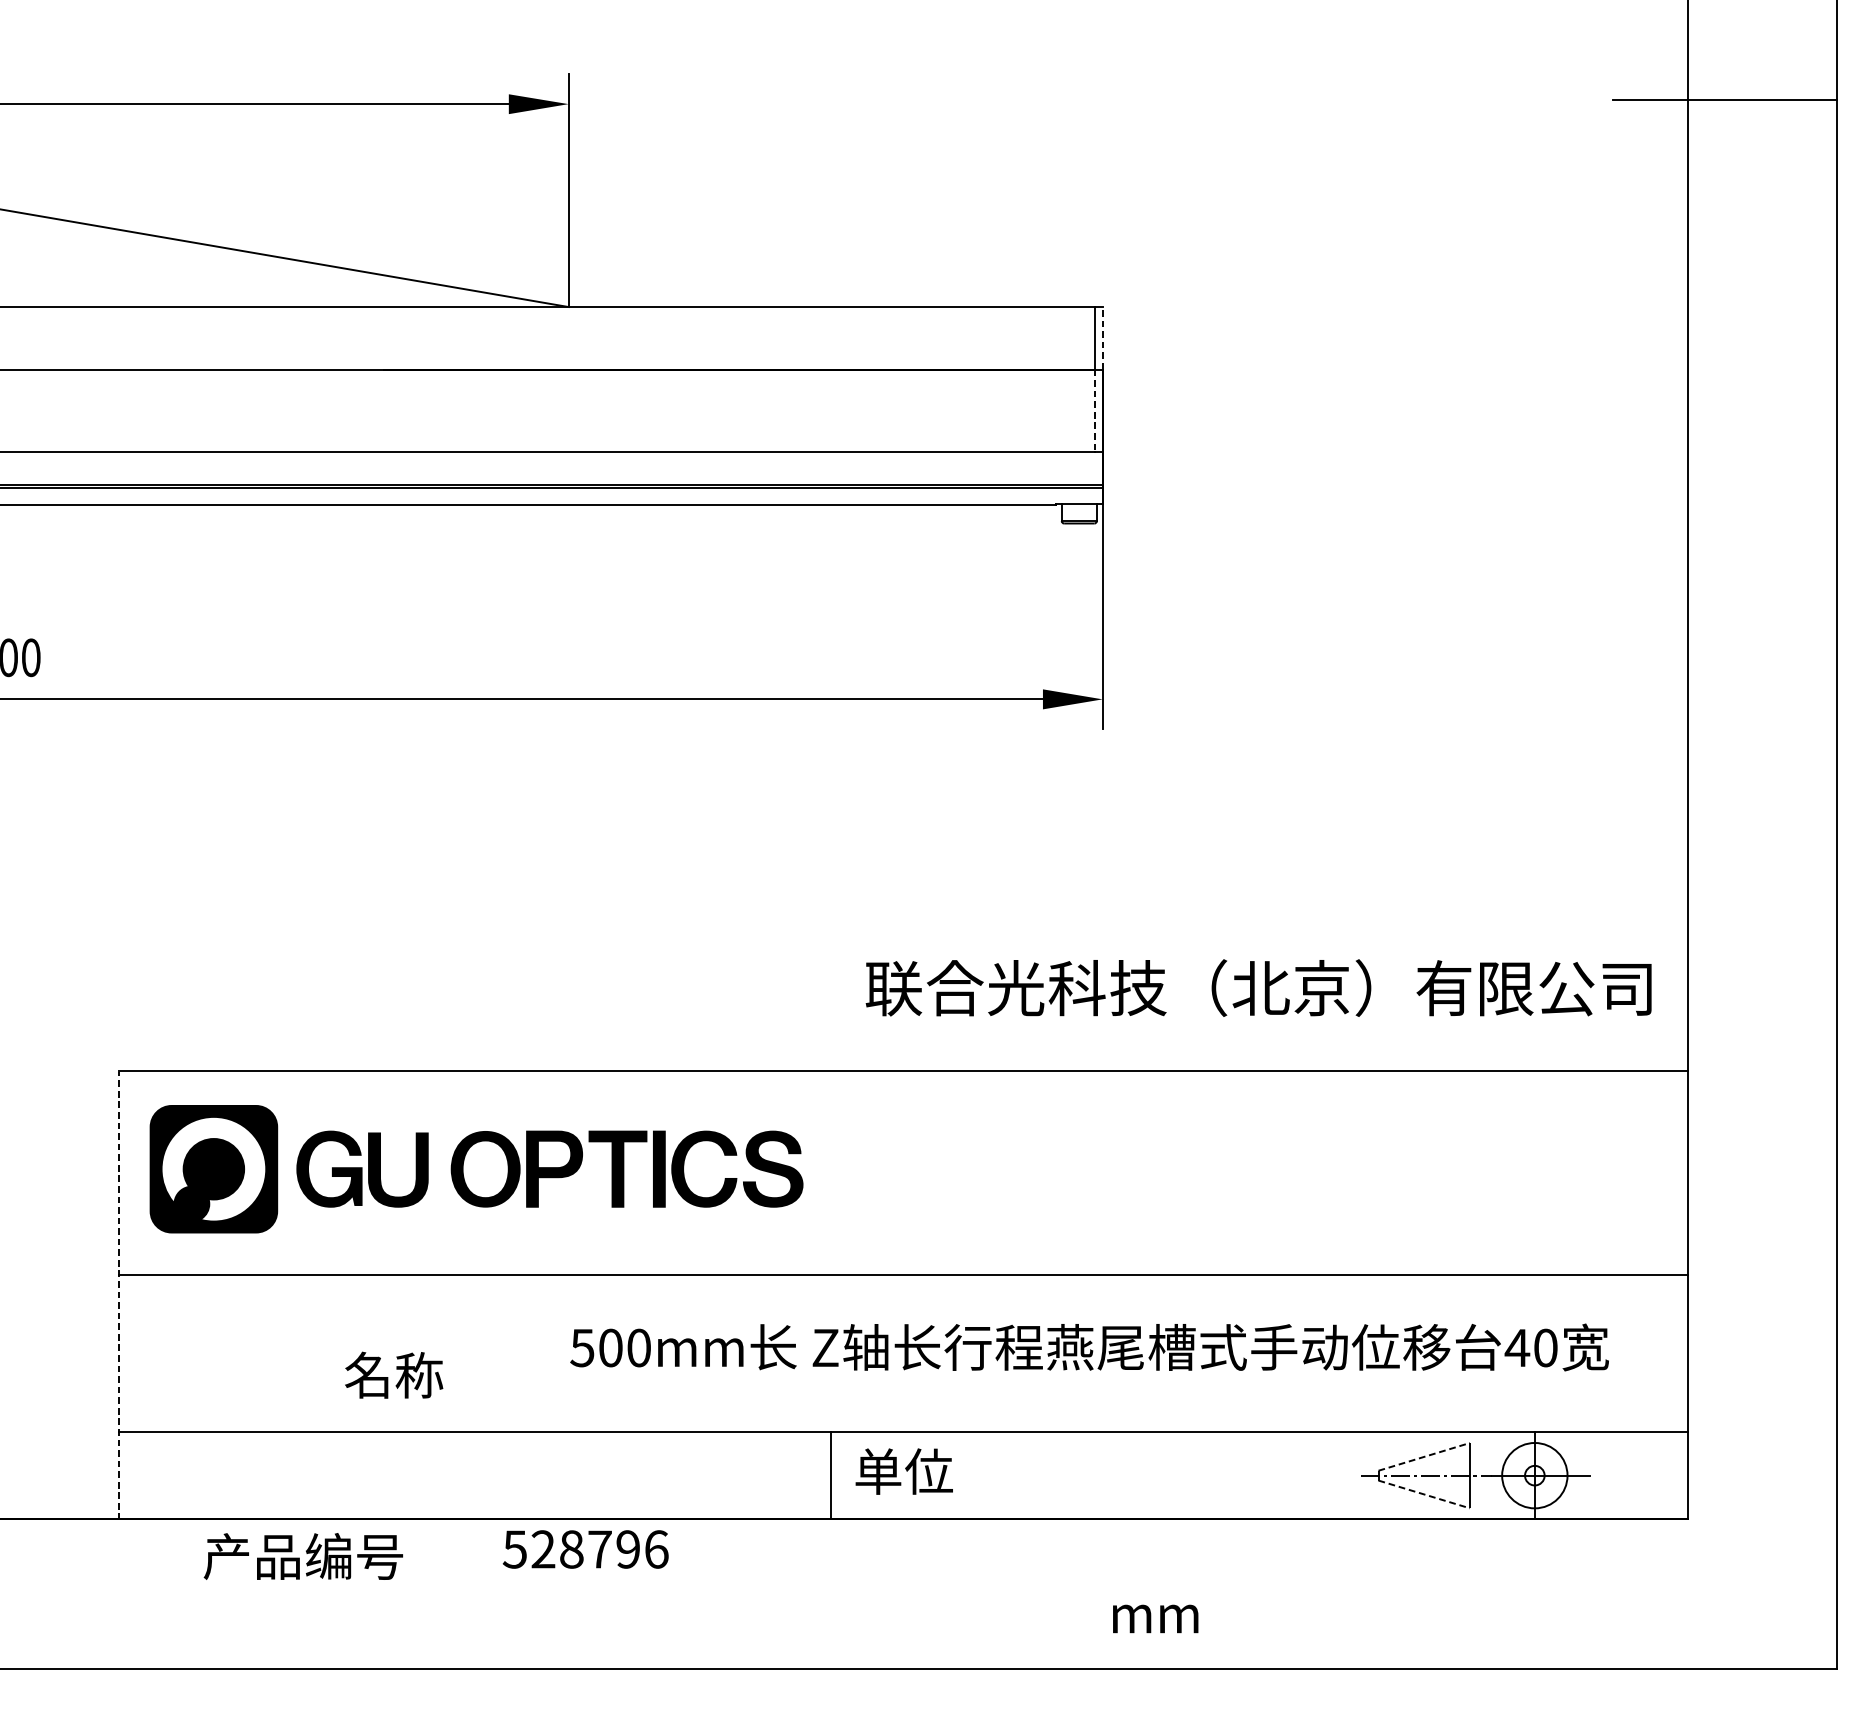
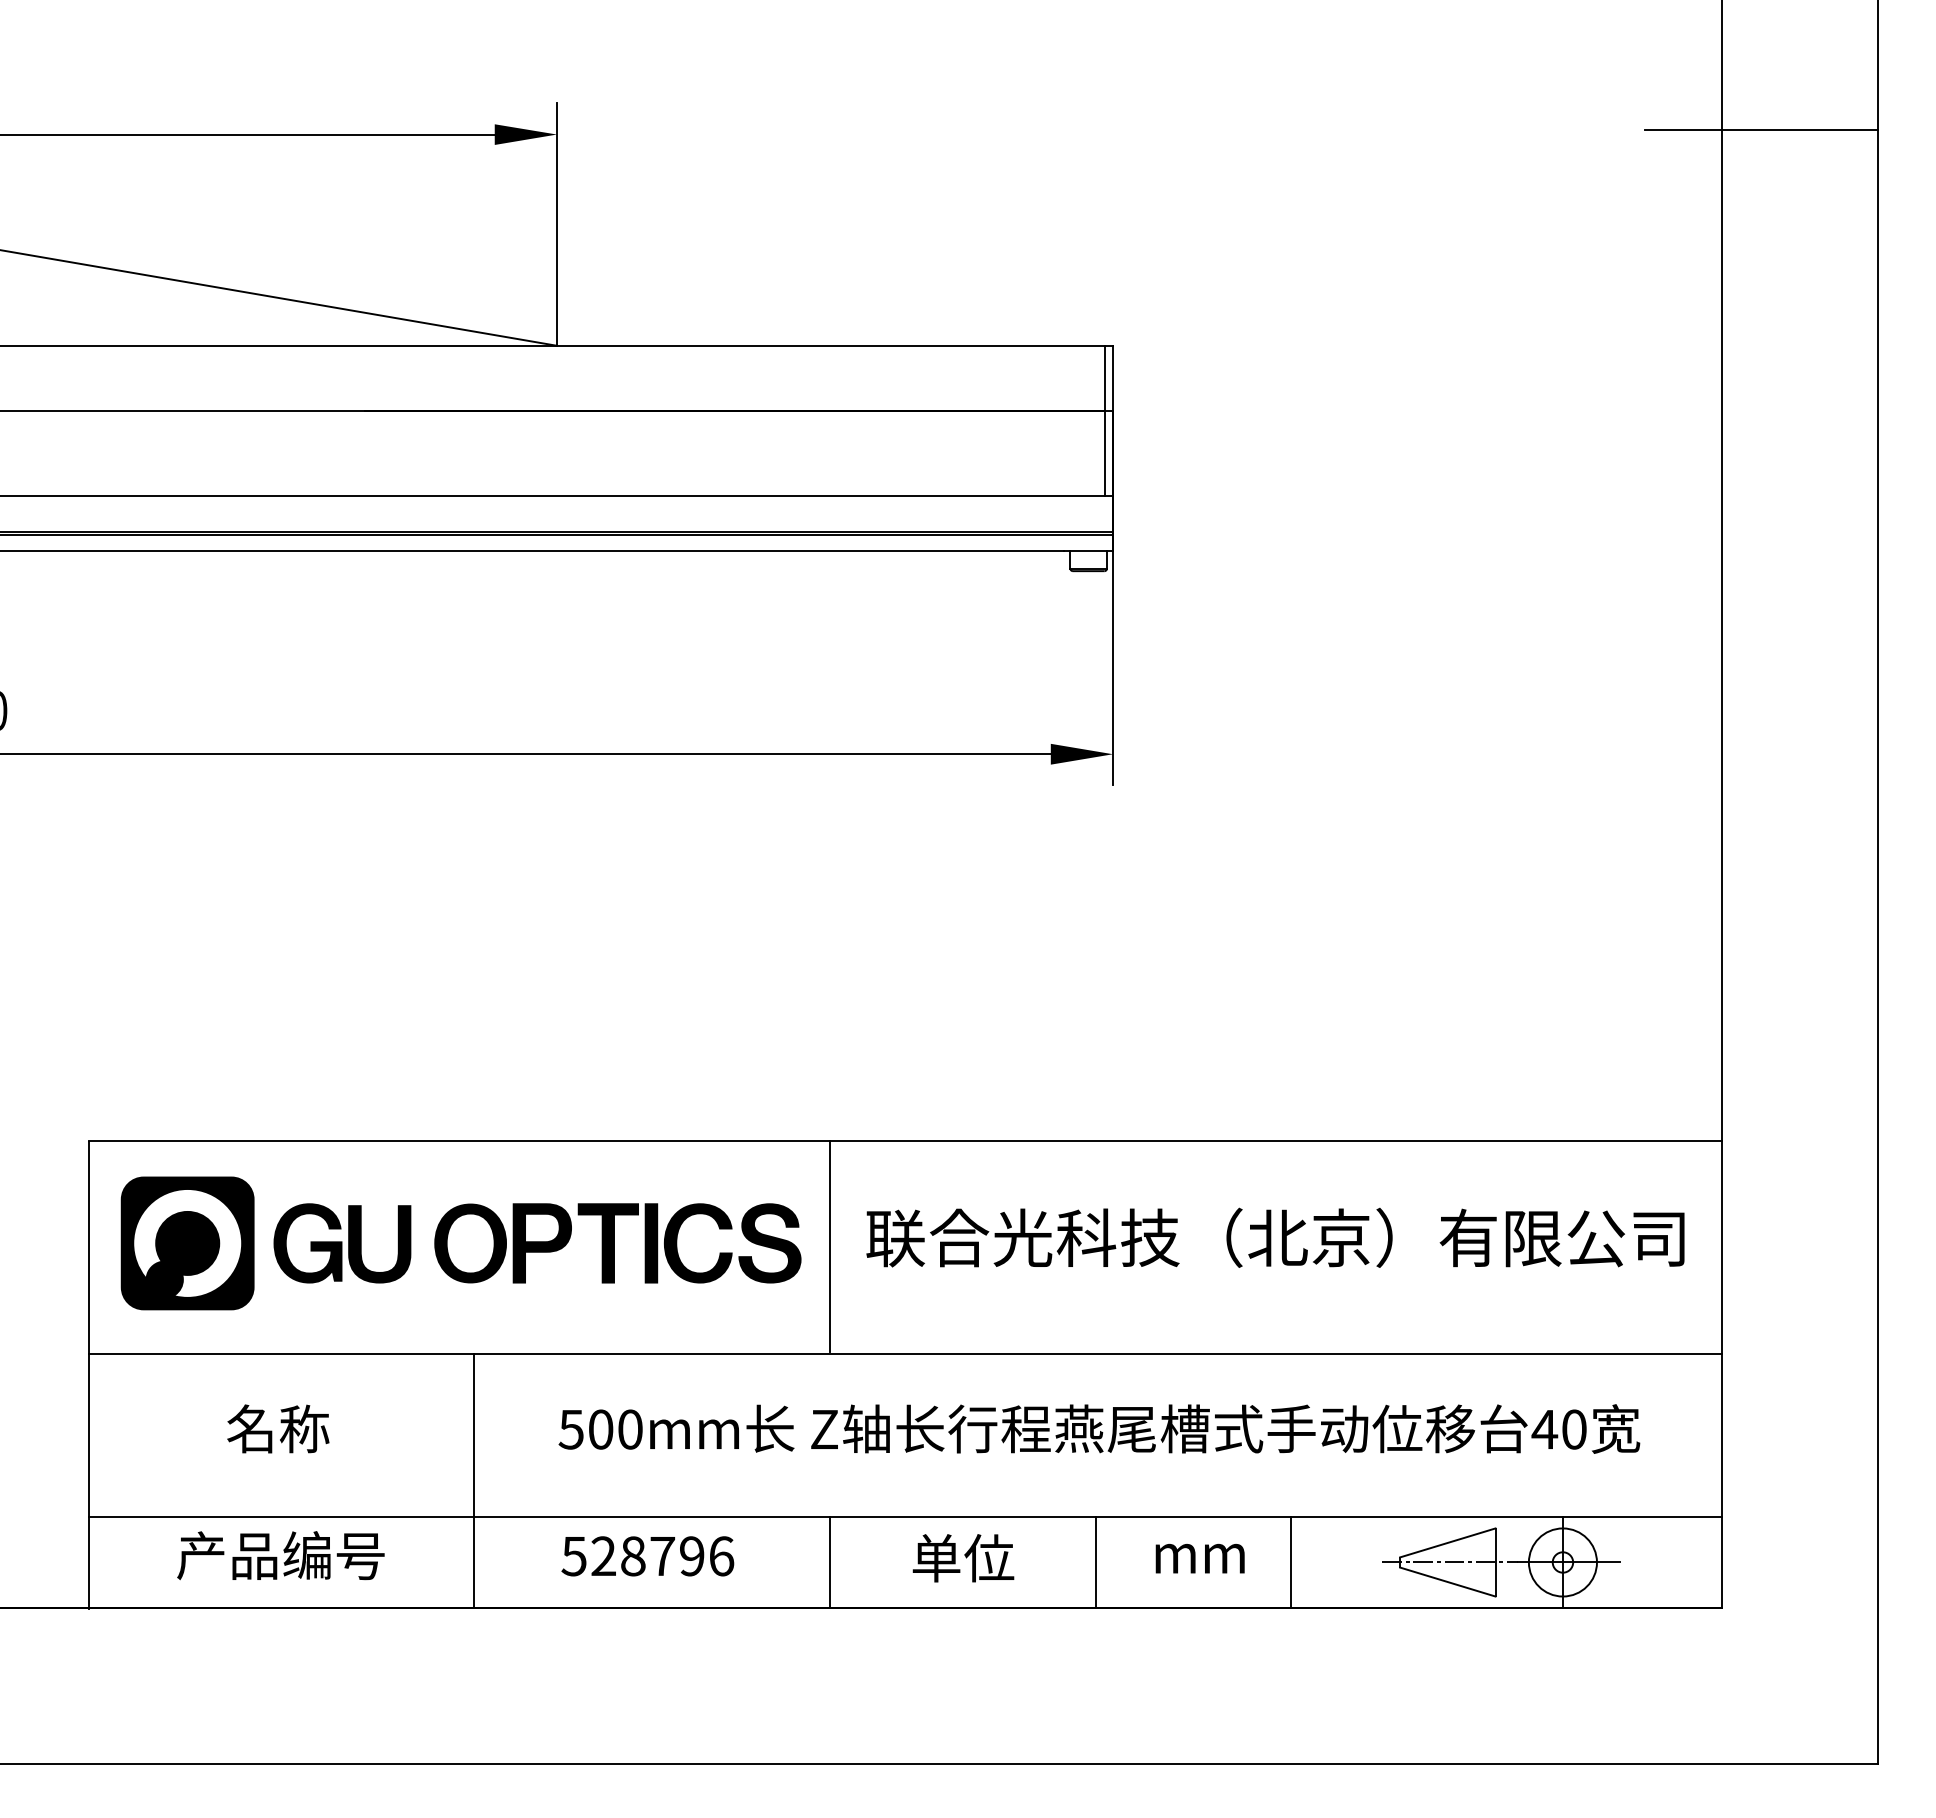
line: (1103, 338) -> (1113, 378), dashed -> solid
line: (1094, 410) -> (1104, 453), dashed -> solid
text: (1258, 987) -> (1275, 1237), moved
line: (830, 1172) -> (829, 1246), added
line: (118, 1295) -> (88, 1374), dashed -> solid
text: (394, 1374) -> (278, 1428), moved
line: (488, 1396) -> (473, 1480), added
line: (1423, 1456) -> (1447, 1542), dashed -> solid
text: (904, 1471) -> (963, 1558), moved
line: (1085, 1475) -> (1095, 1562), added
line: (1274, 1475) -> (1291, 1562), added
line: (1423, 1494) -> (1447, 1582), dashed -> solid
text: (585, 1549) -> (647, 1556), moved
text: (303, 1556) -> (280, 1555), moved
text: (1155, 1618) -> (1199, 1558), moved

